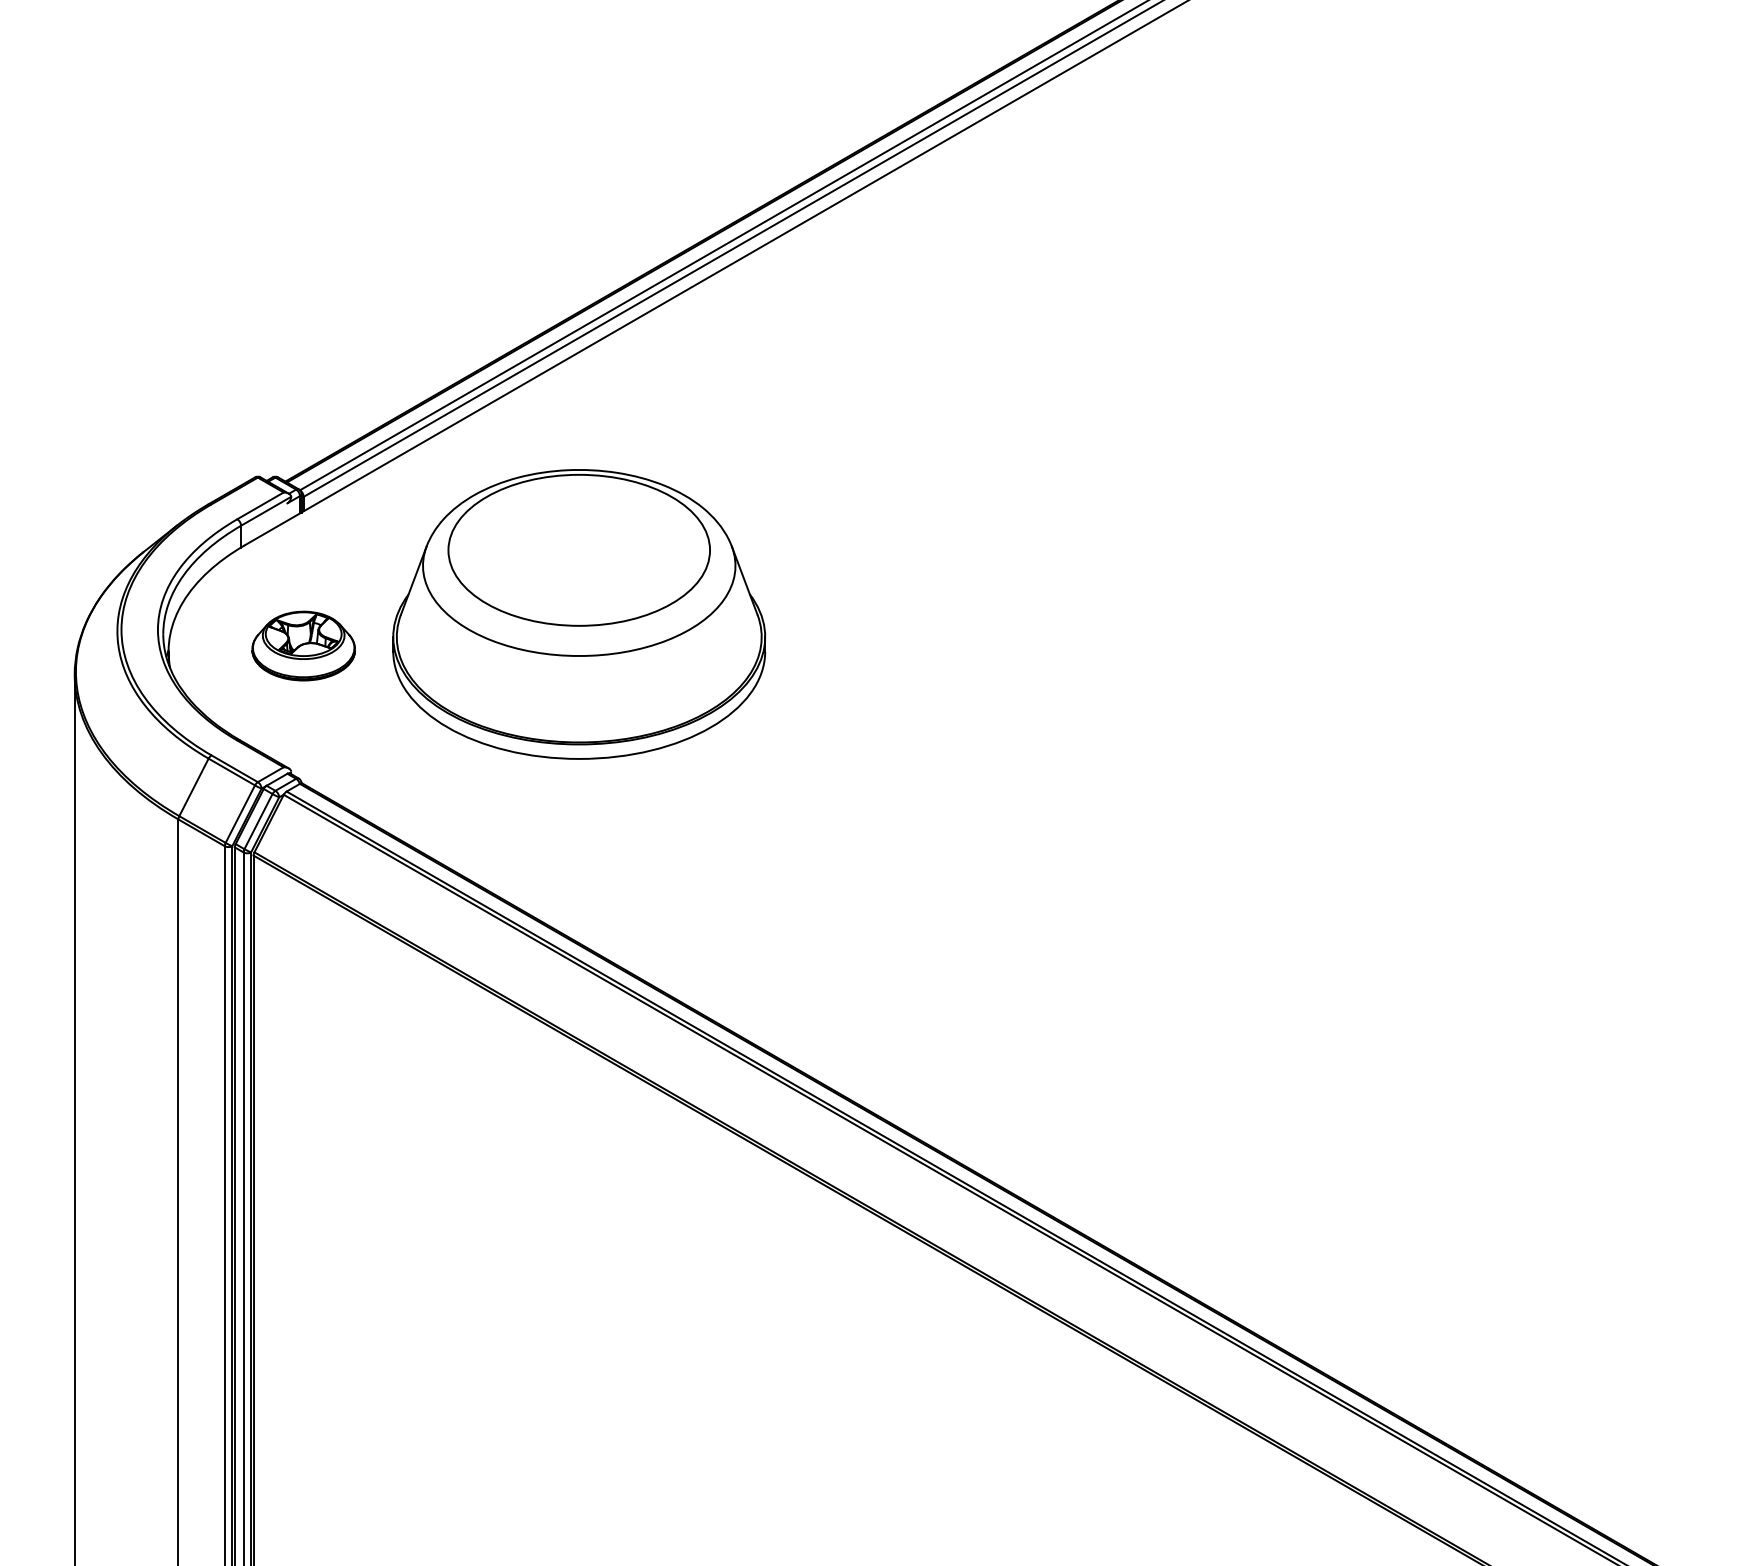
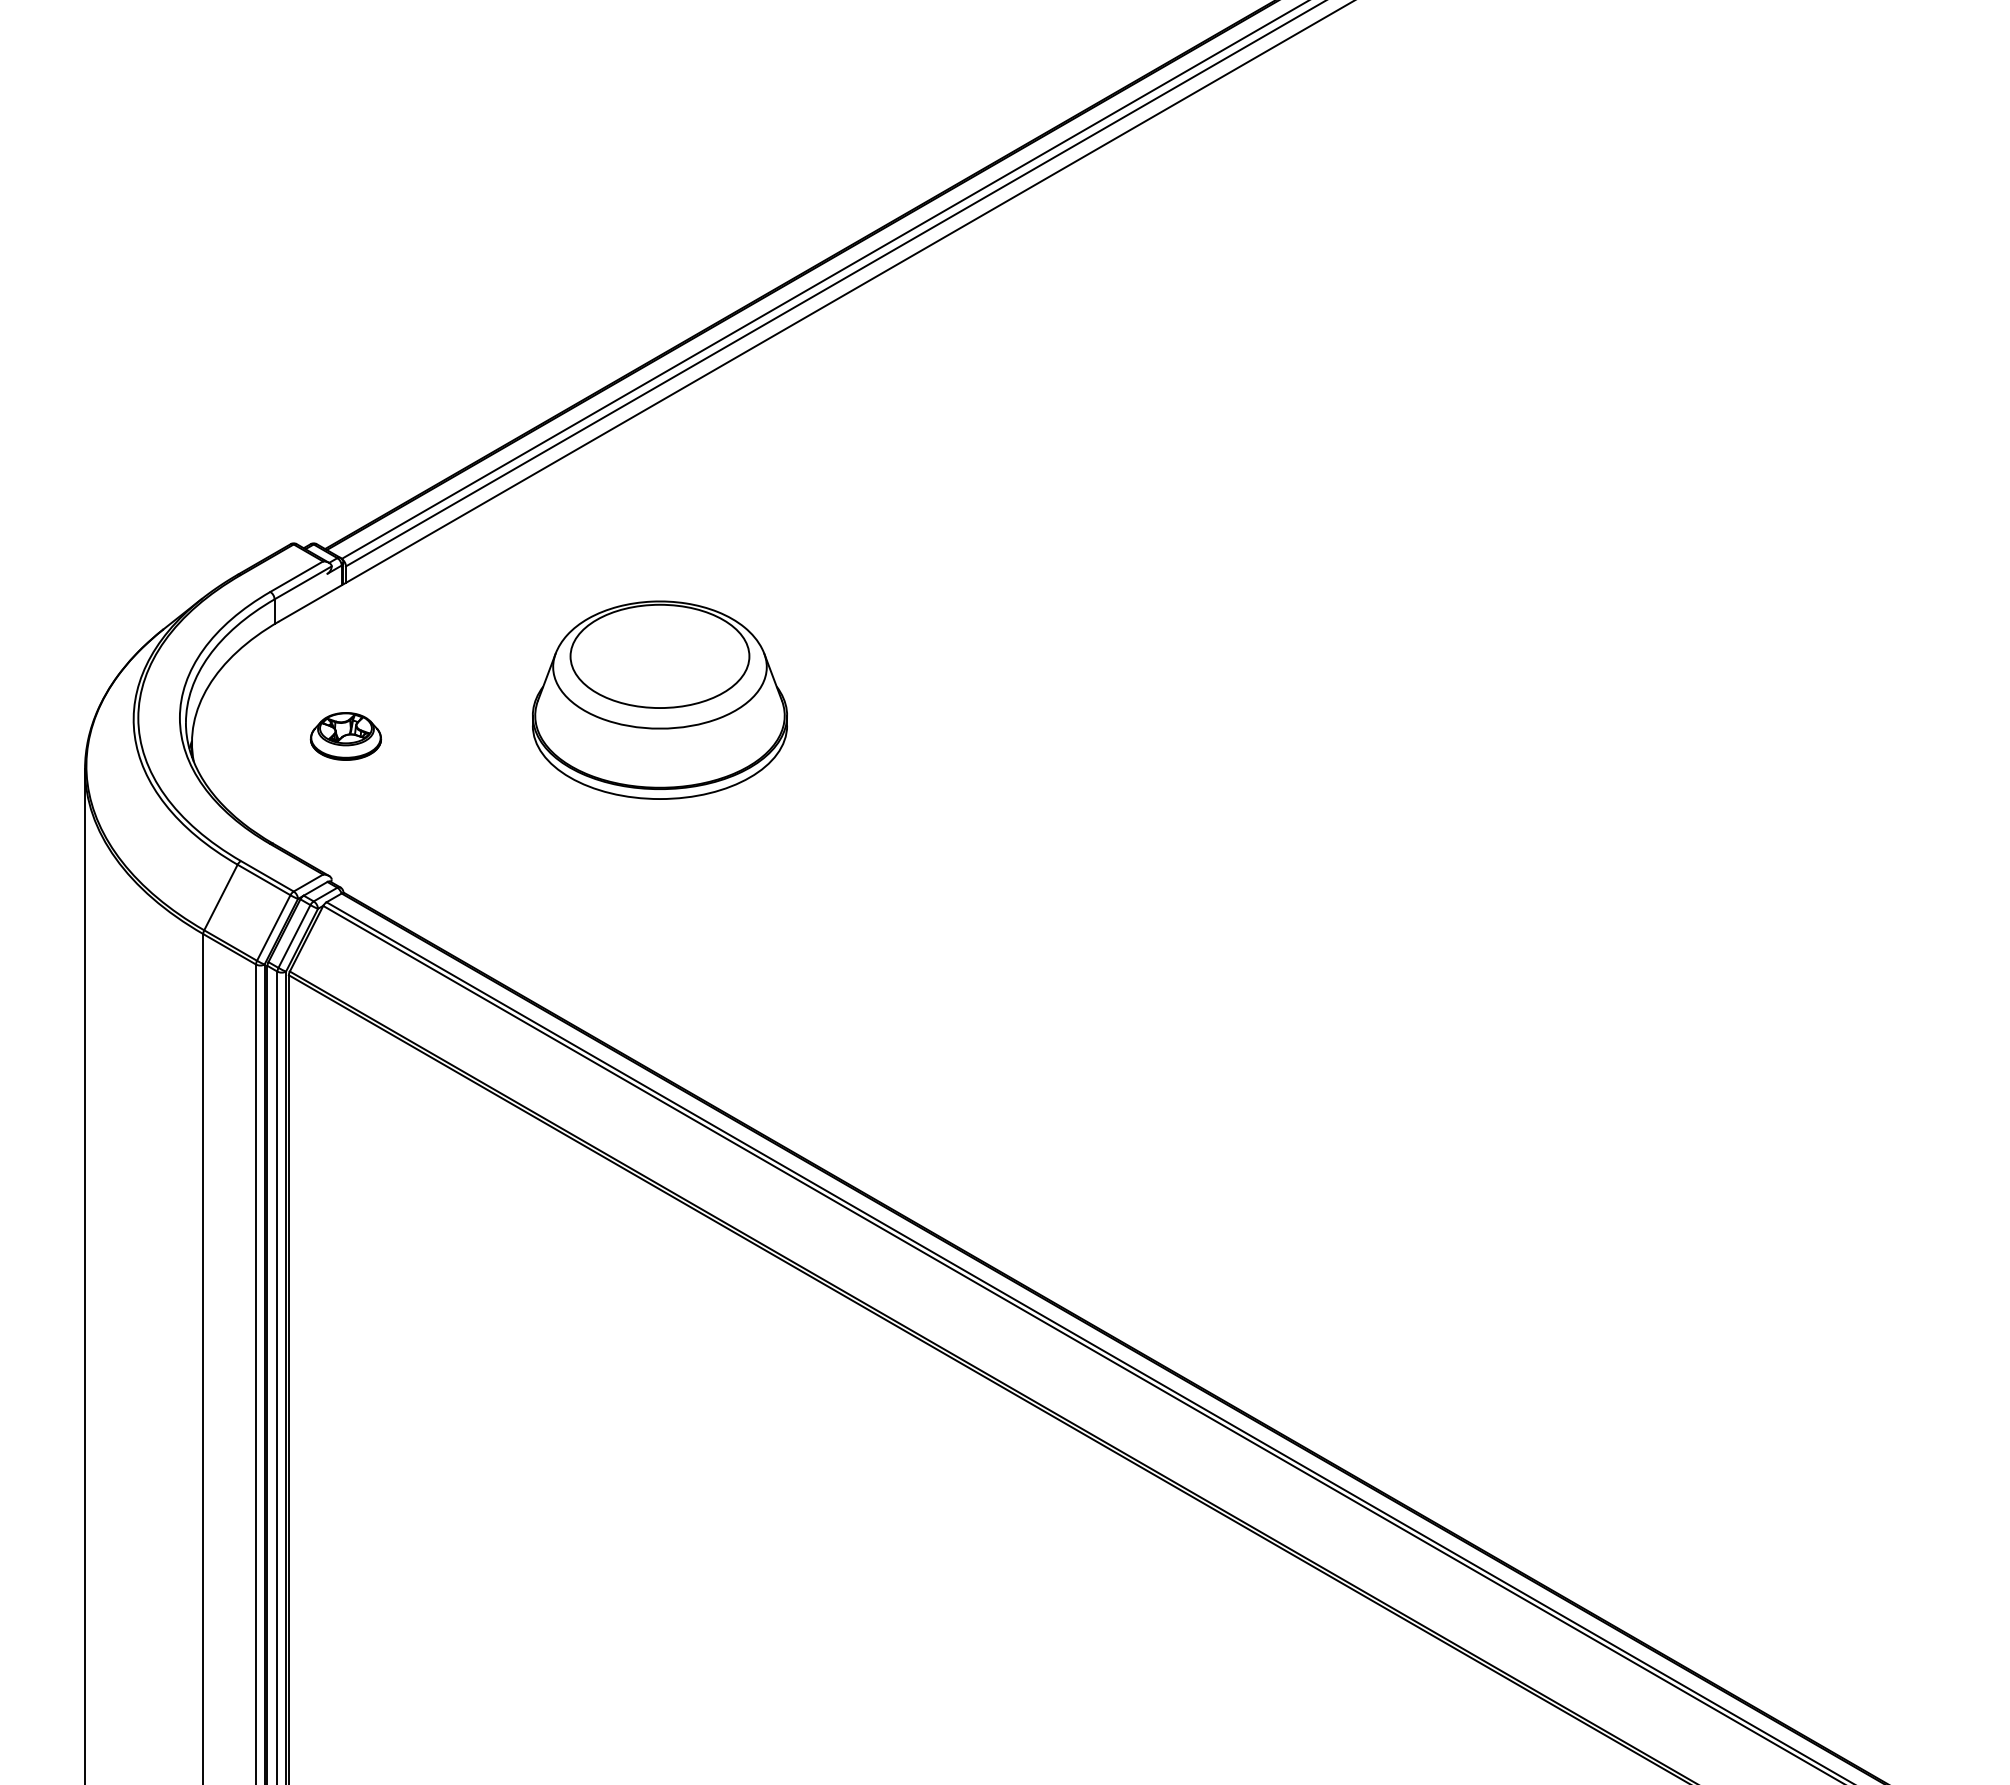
part: (578, 613) -> (659, 699), size x0.6
part: (303, 646) -> (345, 736), size x0.6

